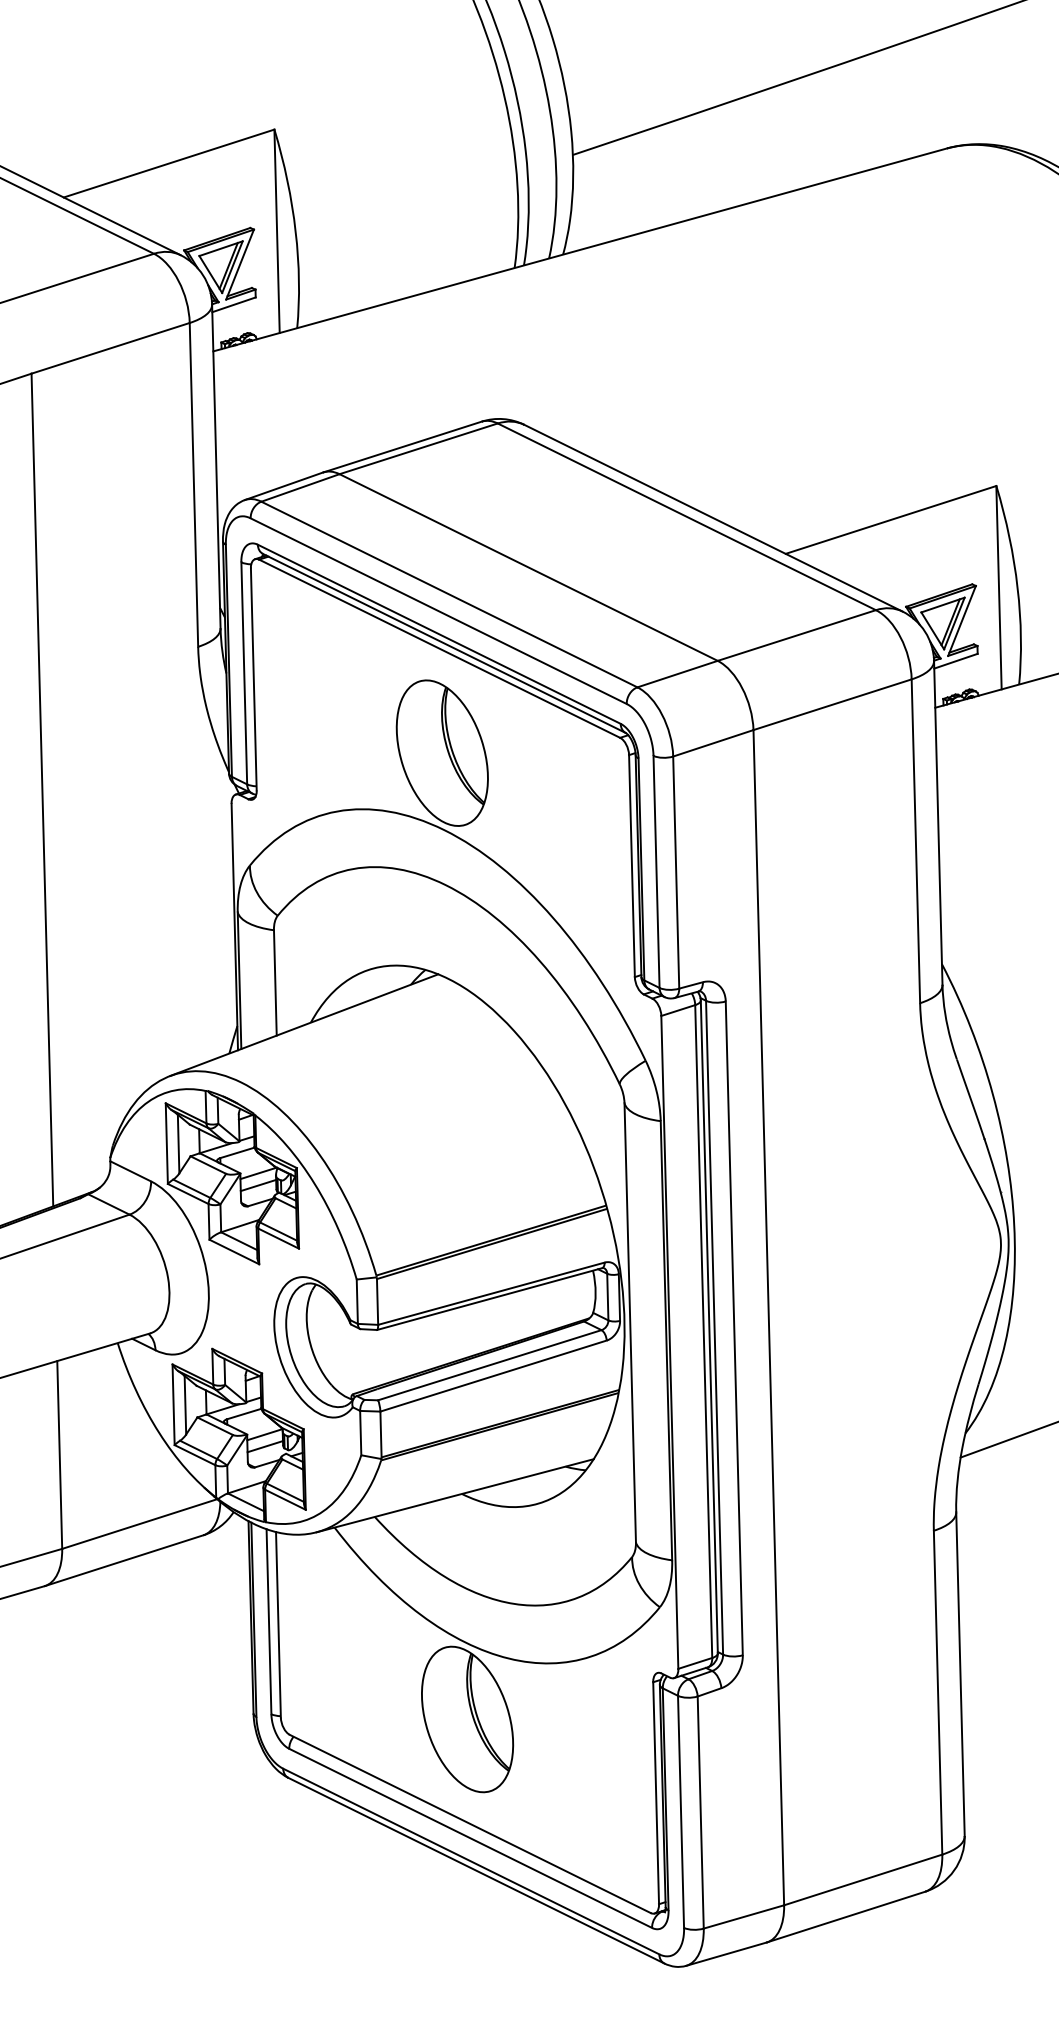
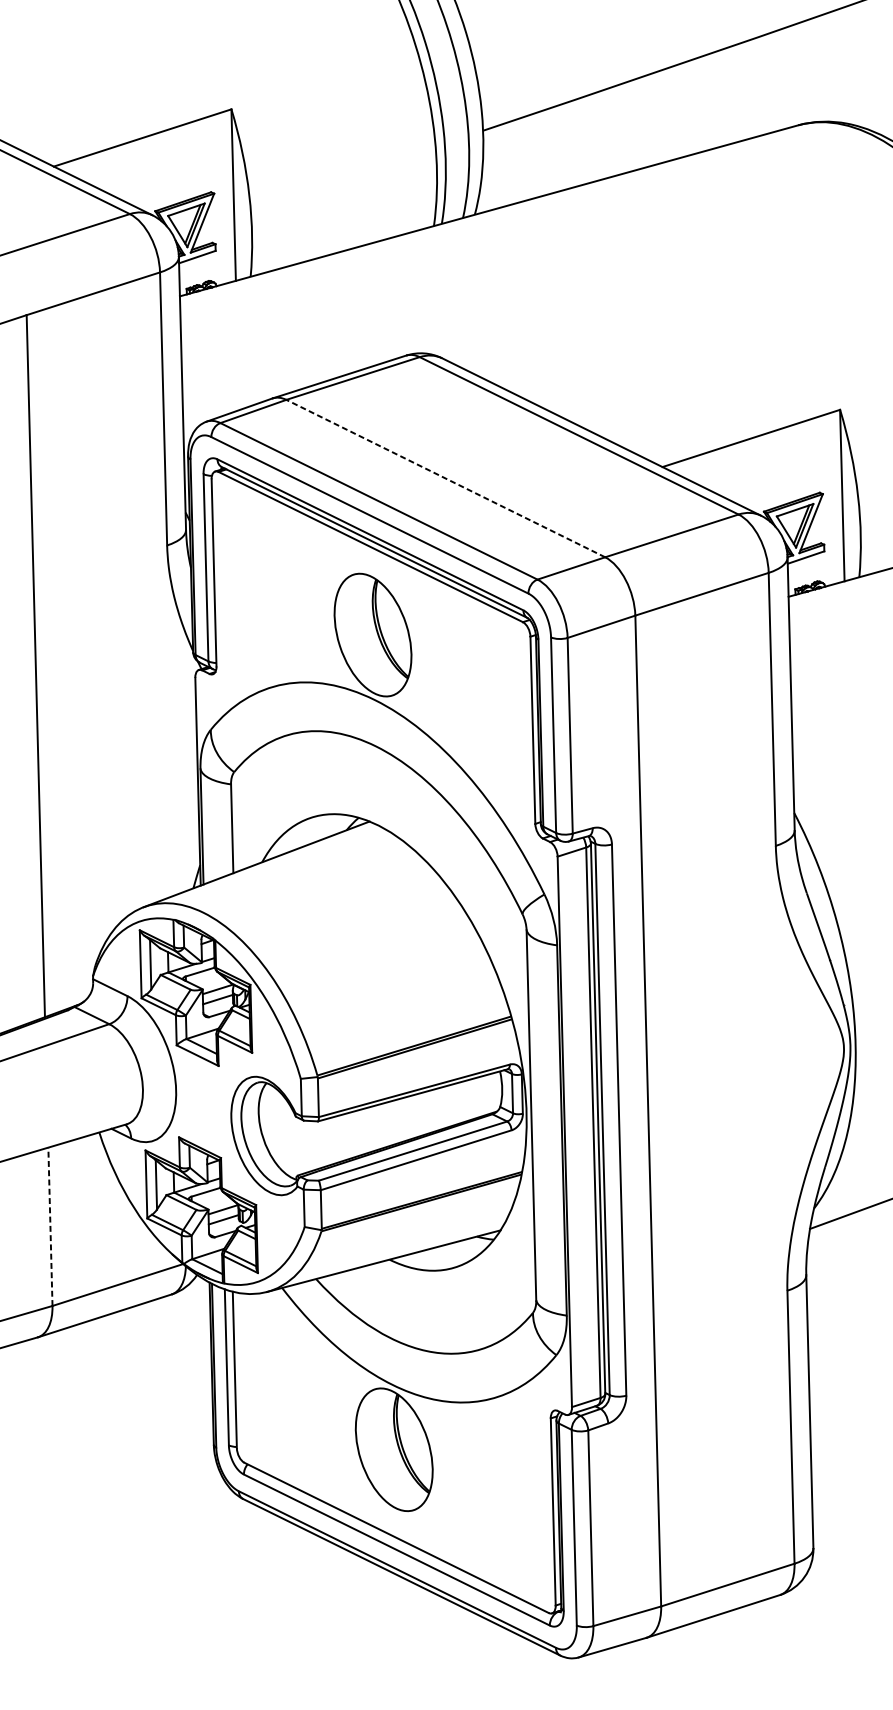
line: (528, 567) -> (445, 478), solid -> dashed
line: (59, 1454) -> (50, 1226), solid -> dashed

